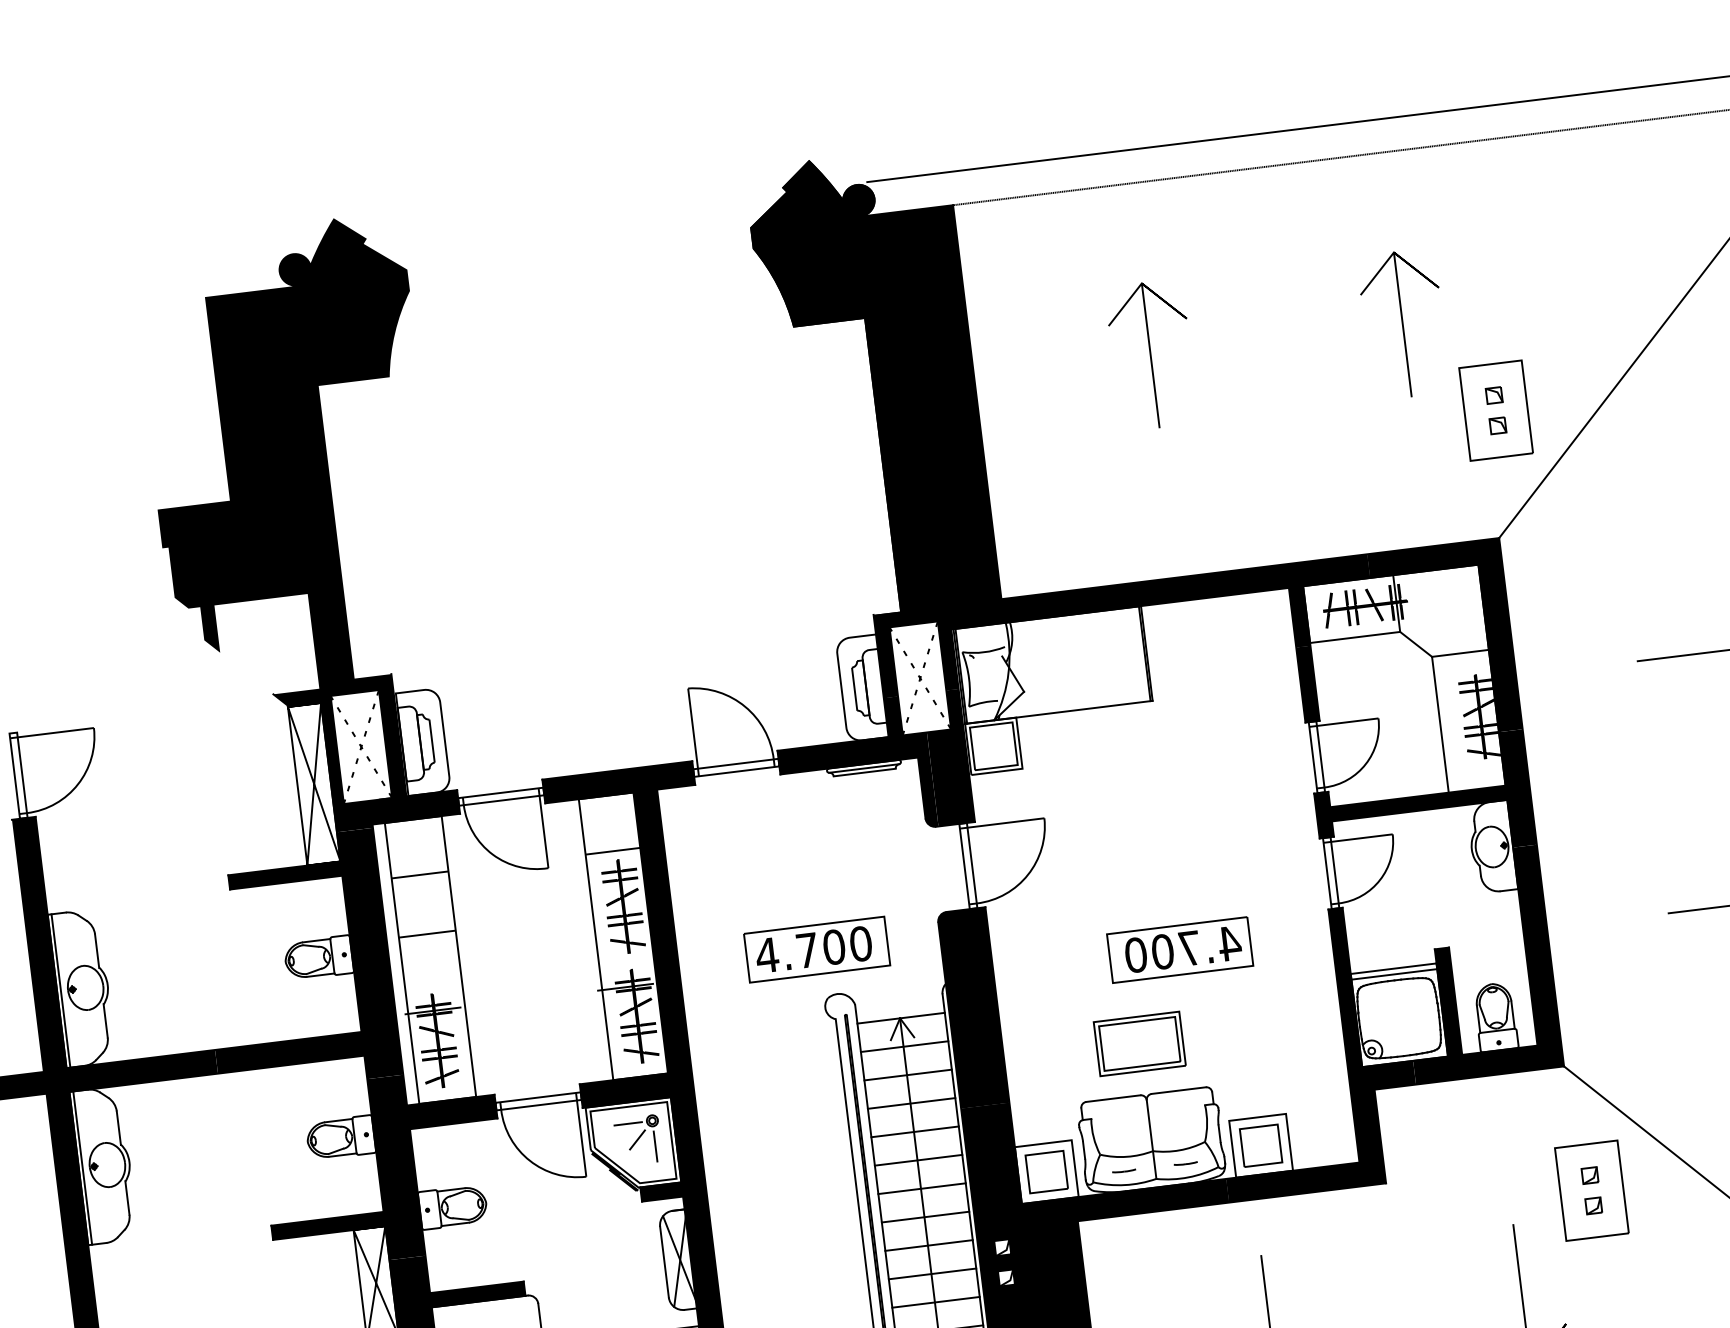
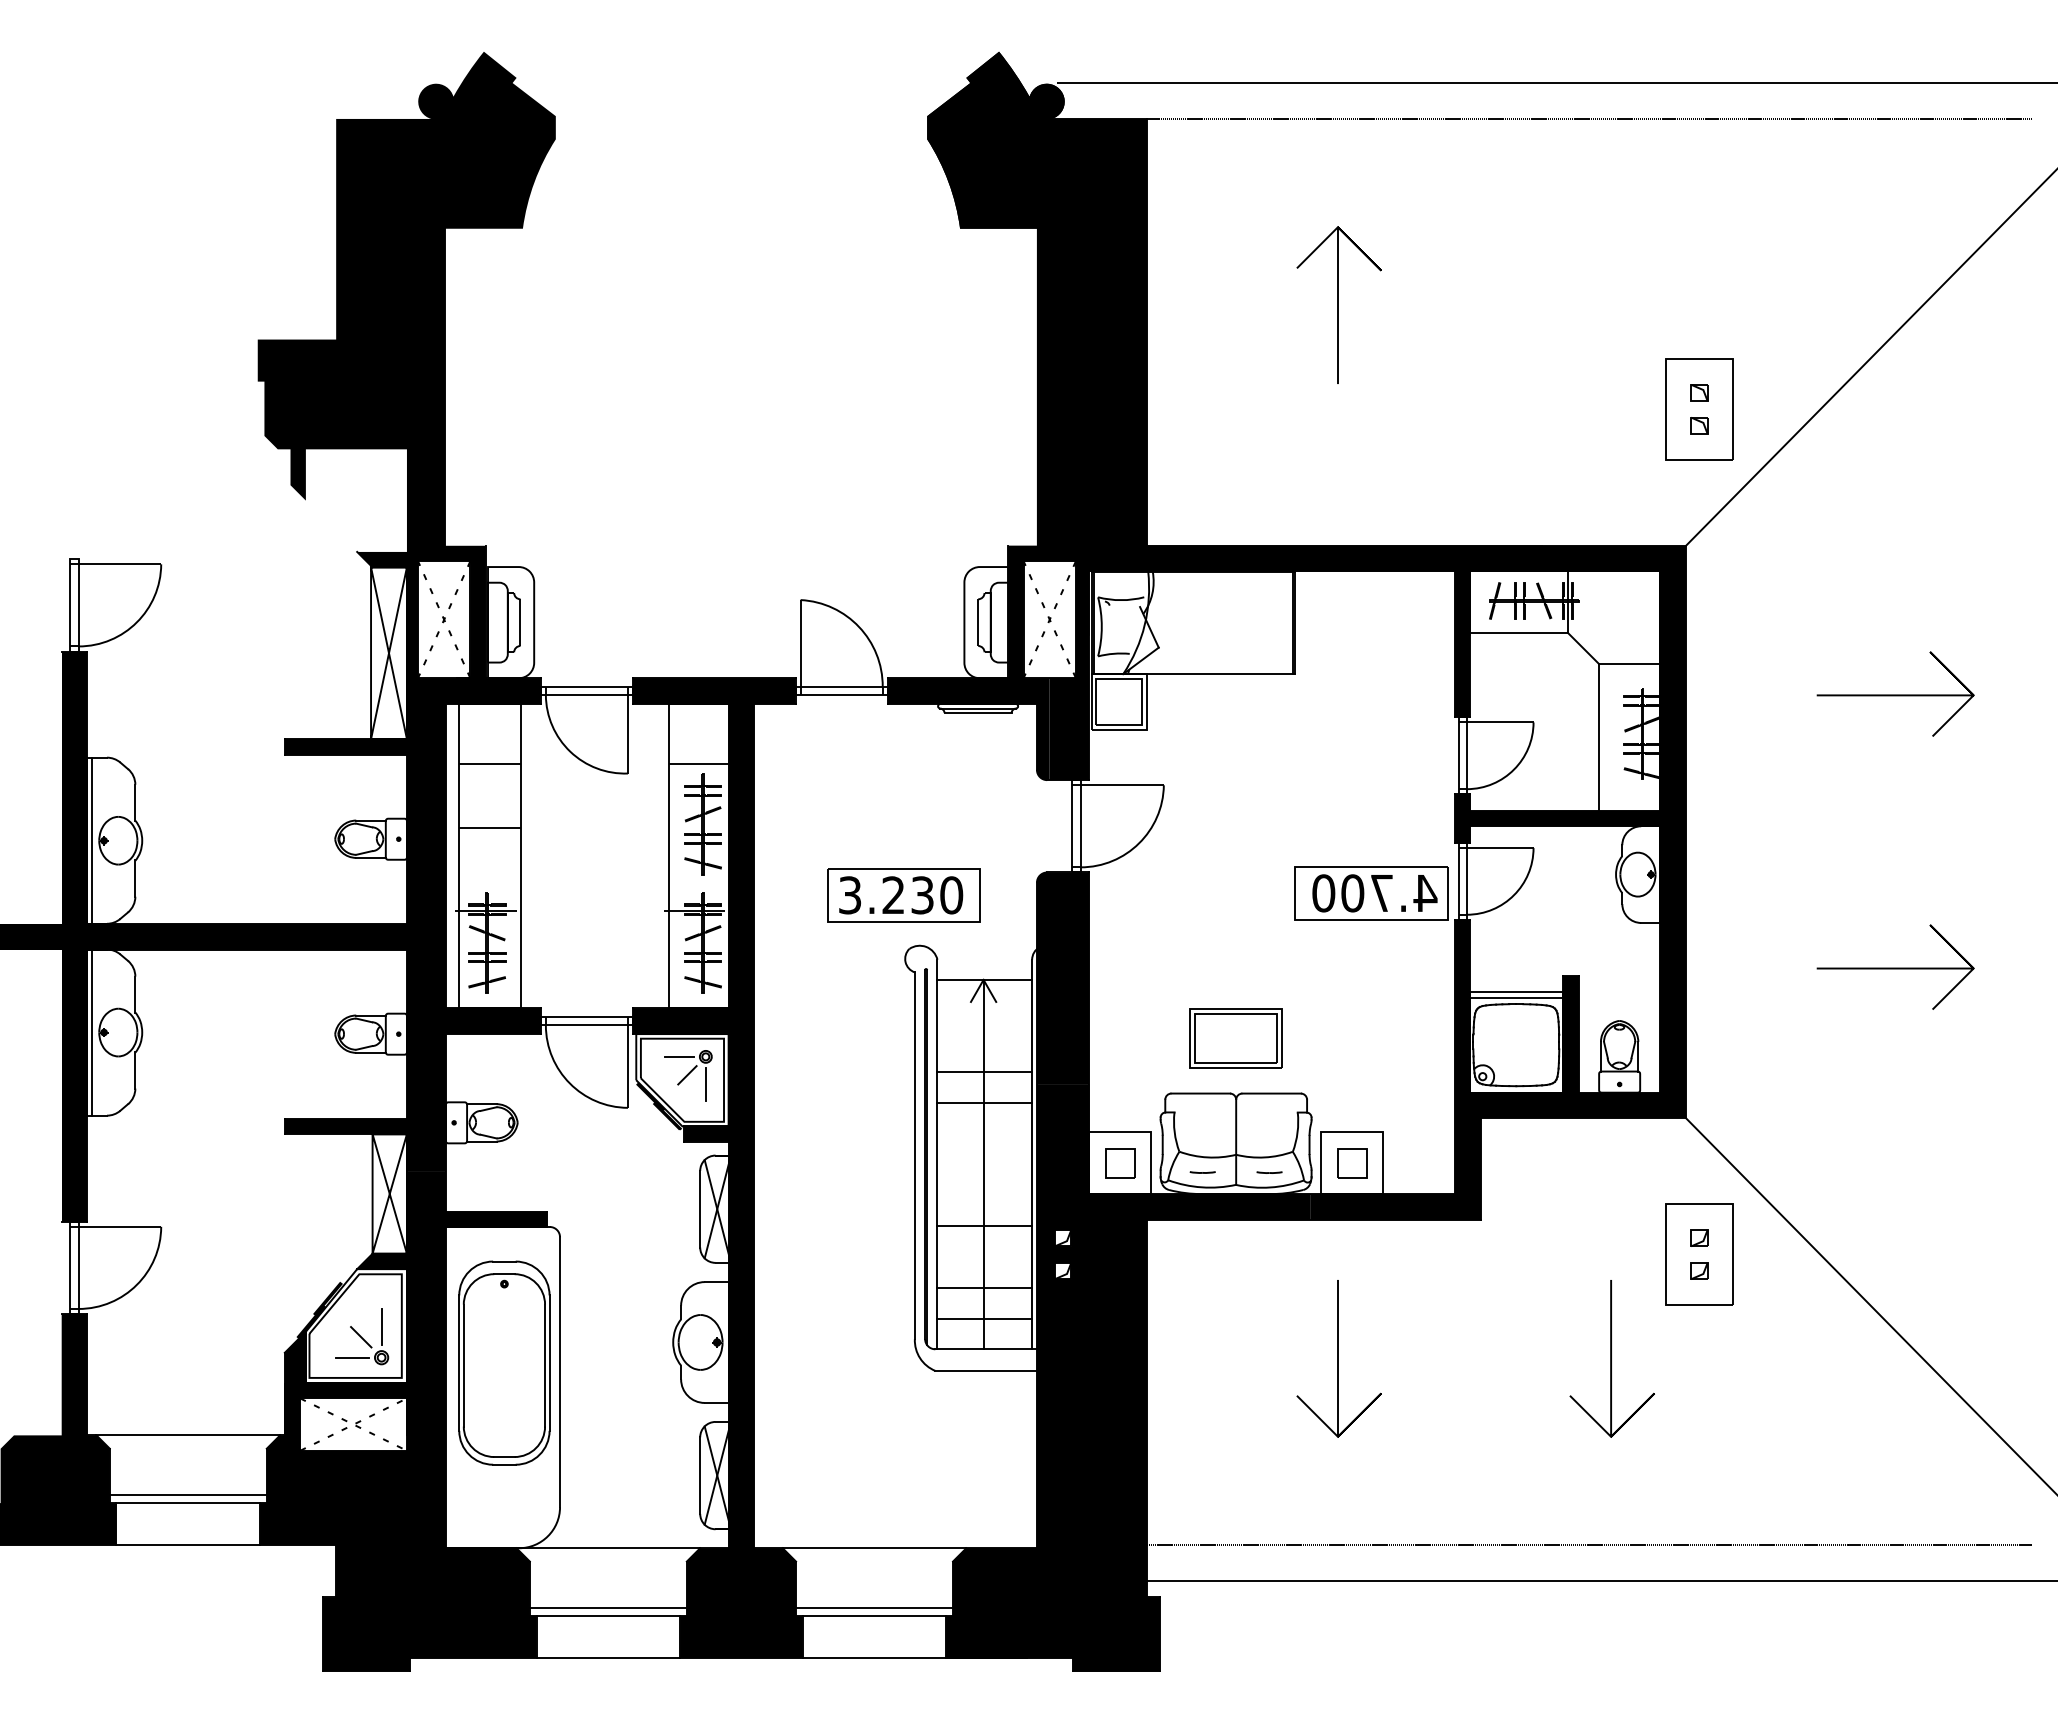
line: (1403, 323) -> (1611, 304), removed
part: (1180, 949) -> (1371, 893), moved
text: (800, 951) -> (886, 895), 4.700 -> 3.230
line: (904, 1046) -> (984, 1010), removed
line: (907, 1075) -> (984, 1041), removed
part: (1261, 1145) -> (1352, 1163), size x0.7
line: (918, 1160) -> (984, 1133), removed
part: (1047, 1172) -> (1120, 1163), size x0.7
line: (921, 1188) -> (984, 1164), removed
line: (925, 1217) -> (984, 1195), removed
line: (932, 1273) -> (984, 1256), removed

